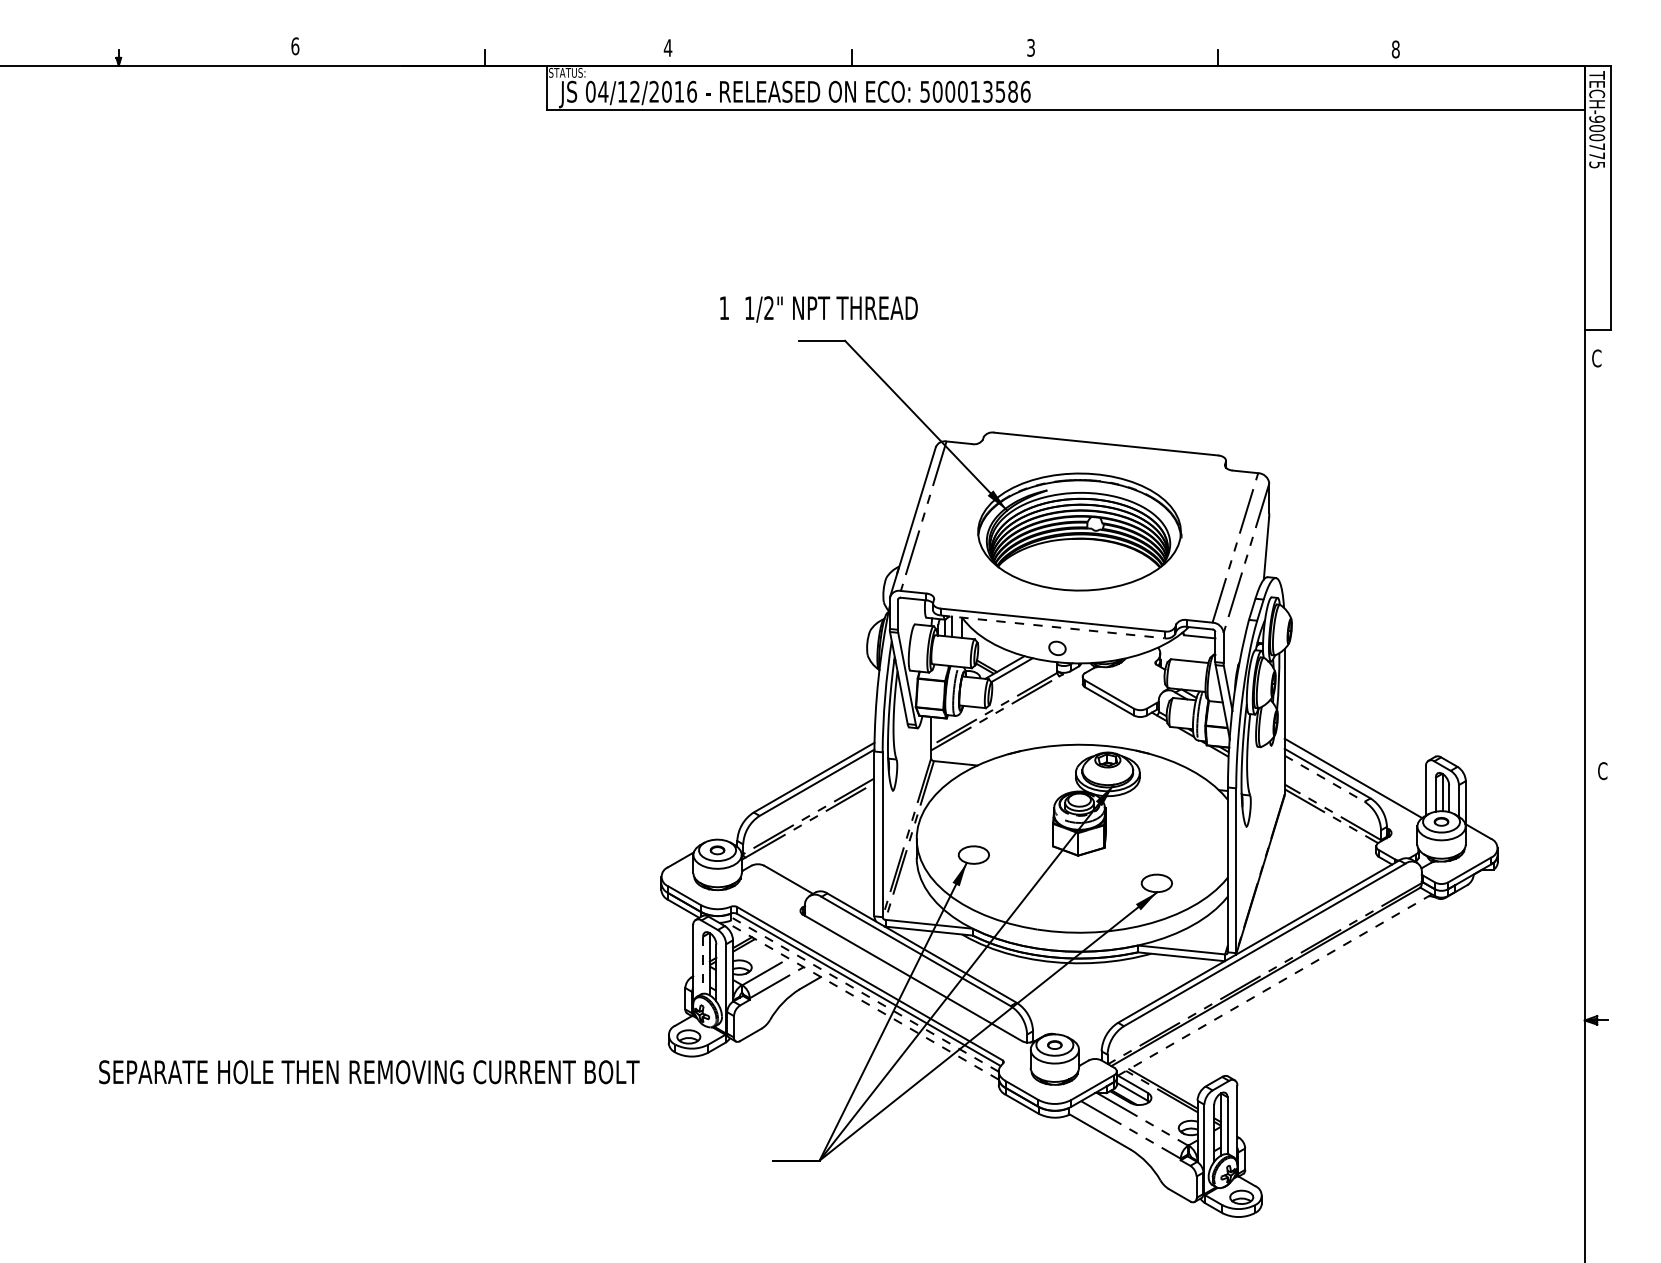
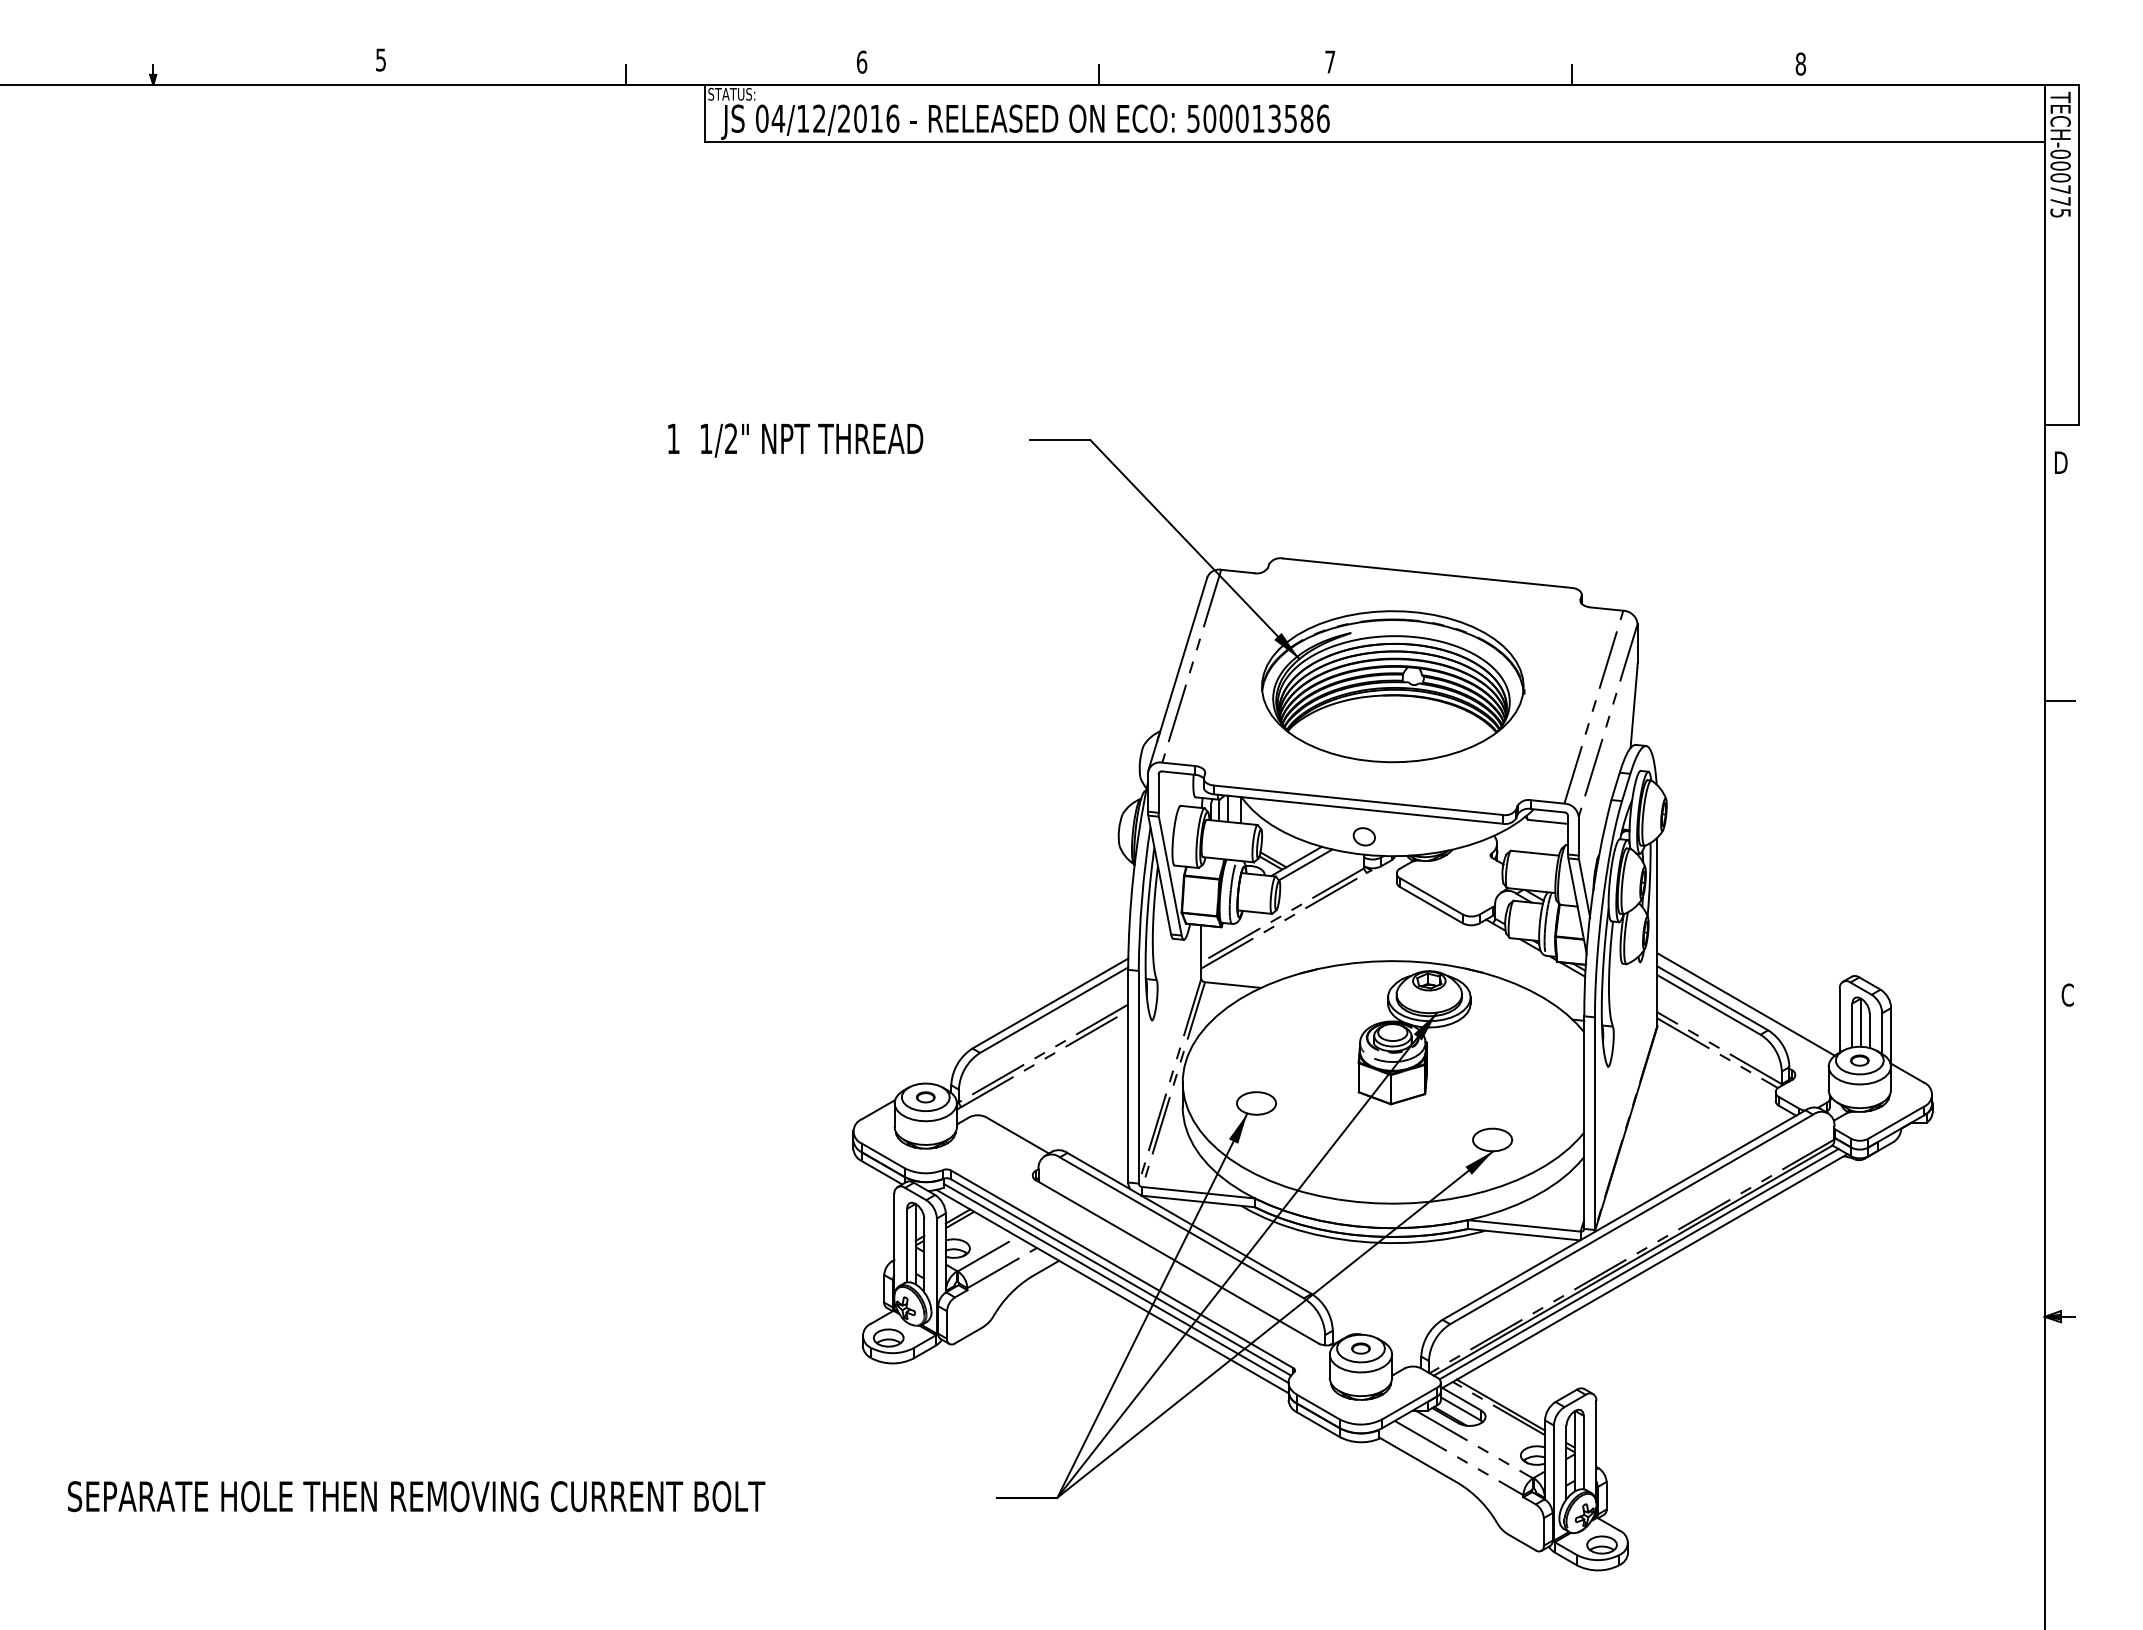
text: (295, 45) -> (381, 59), 6 -> 5
text: (667, 47) -> (861, 61), 4 -> 6
text: (1031, 47) -> (1330, 61), 3 -> 7
text: (1597, 118) -> (2060, 153), TECH-900775 -> TECH-000775
text: (818, 309) -> (795, 440), moved
text: (1597, 358) -> (2060, 462), C -> D
line: (1596, 543) -> (2059, 701), added
line: (1052, 627) -> (1358, 809), dashed -> solid
line: (1325, 778) -> (1709, 1004), dashed -> solid
line: (702, 965) -> (906, 1245), dashed -> solid
line: (1269, 979) -> (1638, 1264), added
line: (1274, 985) -> (1644, 1271), dashed -> solid
line: (864, 994) -> (1115, 1283), dashed -> solid
line: (862, 1000) -> (1112, 1291), dashed -> solid
text: (369, 1072) -> (416, 1496), moved

